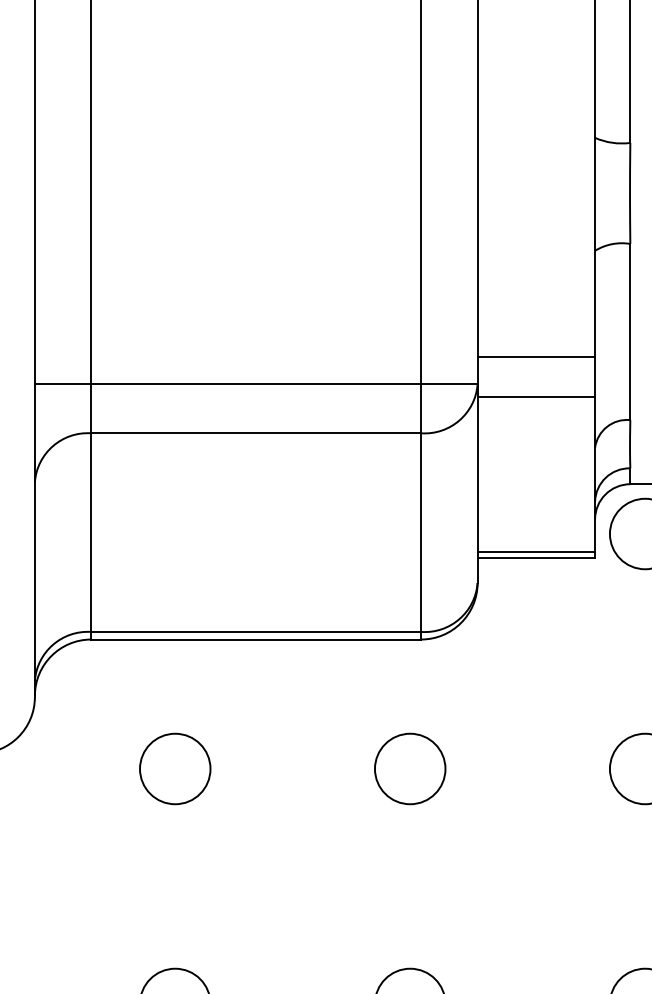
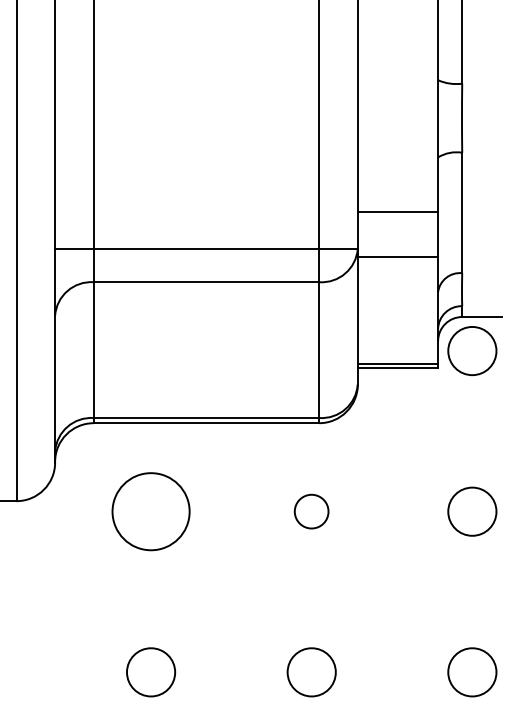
line: (535, 357) -> (397, 212), moved
circle: (175, 768) -> (151, 511), size x1.6
circle: (409, 768) -> (311, 511), size x0.7

